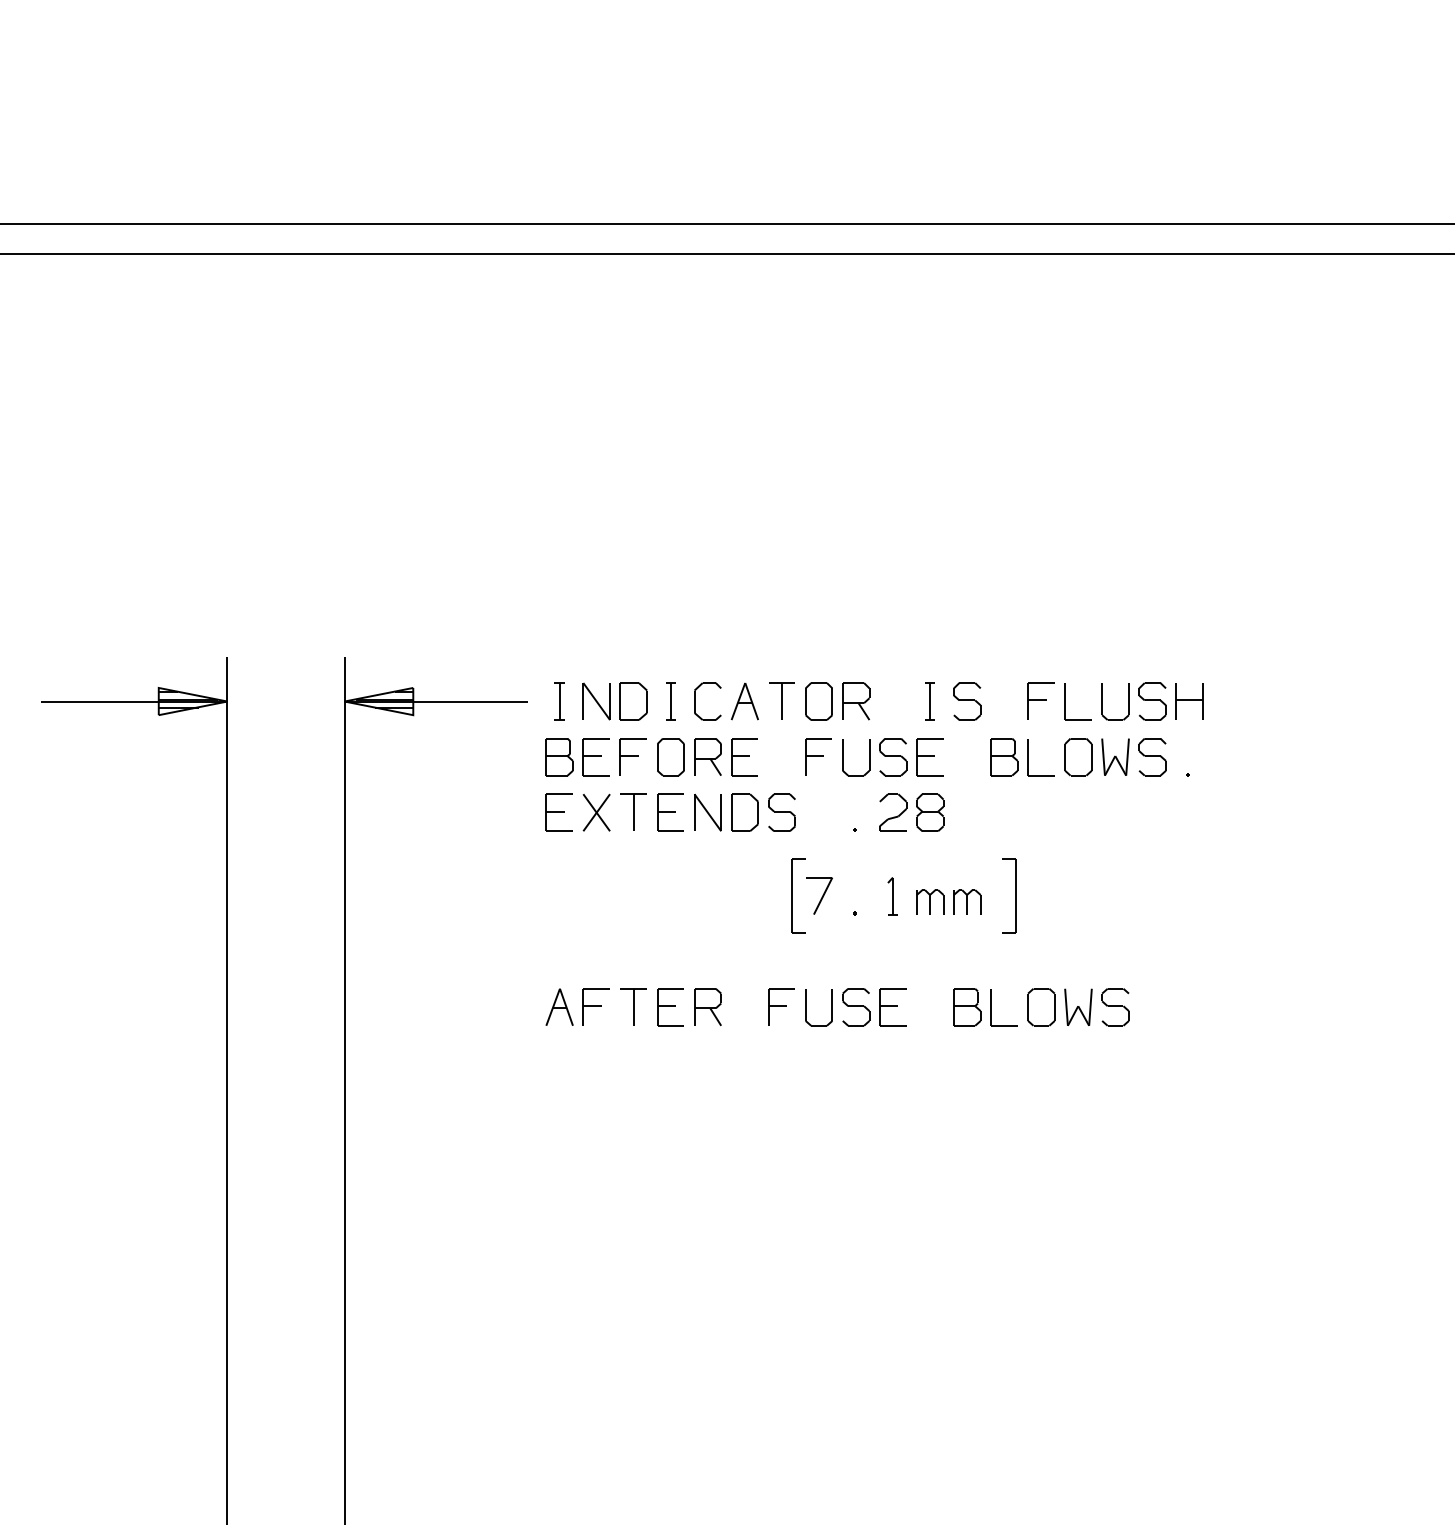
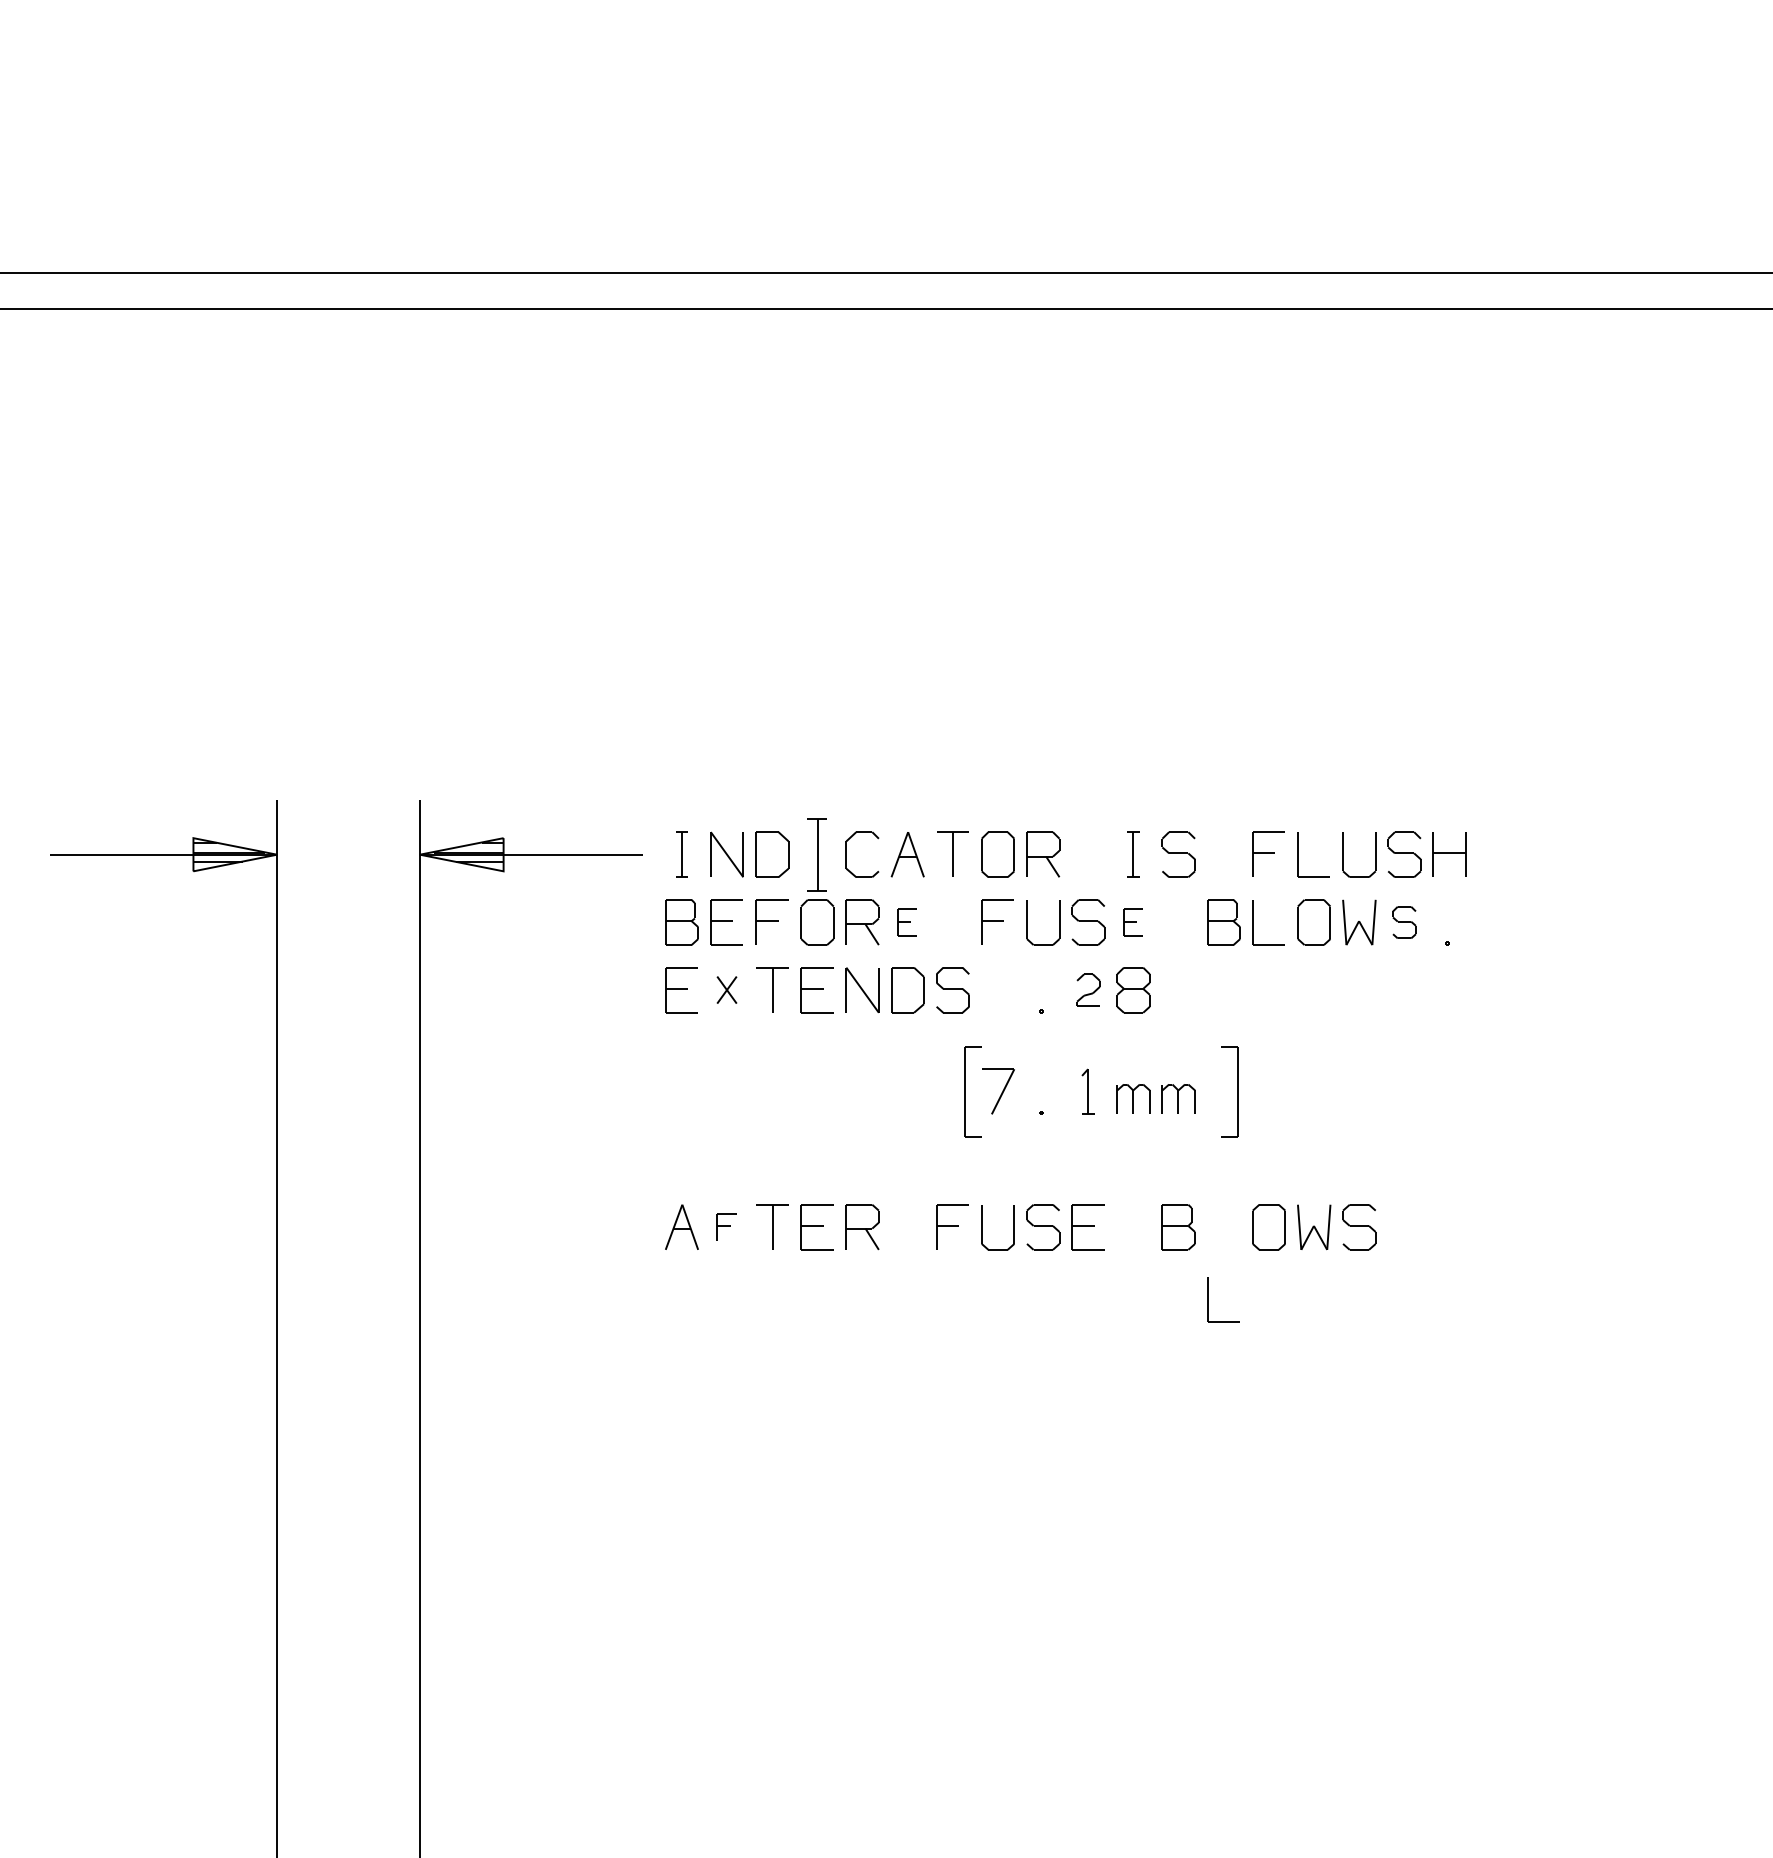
part: (670, 701) -> (817, 854), size x1.6
part: (744, 757) -> (907, 922), size x0.6
part: (929, 757) -> (1132, 922), size x0.6
part: (1152, 757) -> (1404, 922), size x0.7
part: (596, 812) -> (726, 989), size x0.6
part: (893, 812) -> (1088, 989), size x0.7
part: (595, 1006) -> (725, 1226), size x0.6
part: (991, 1007) -> (1208, 1299), moved

